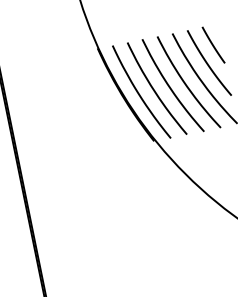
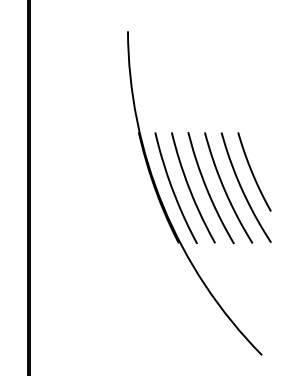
line: (213, 44) -> (262, 153), removed

